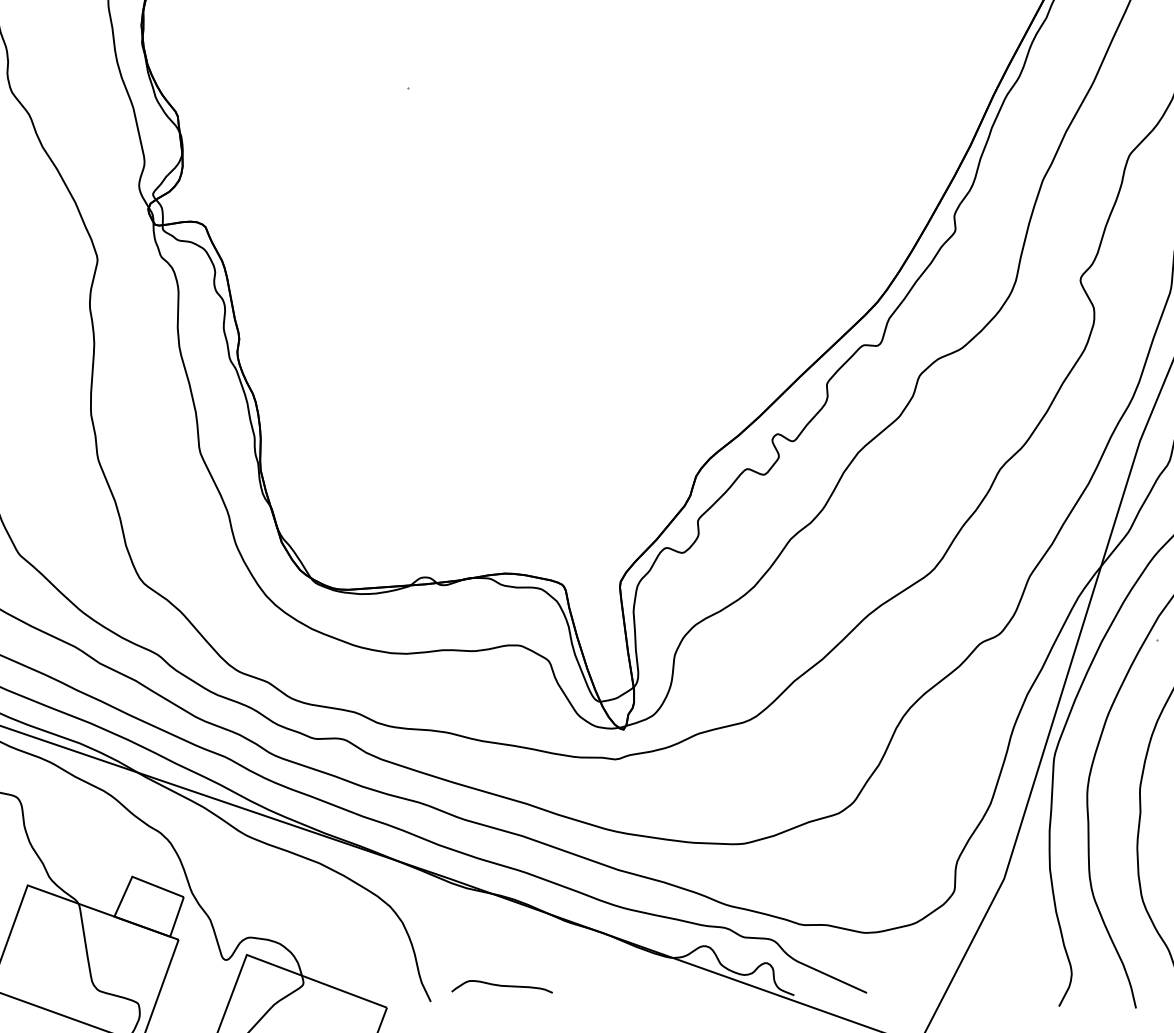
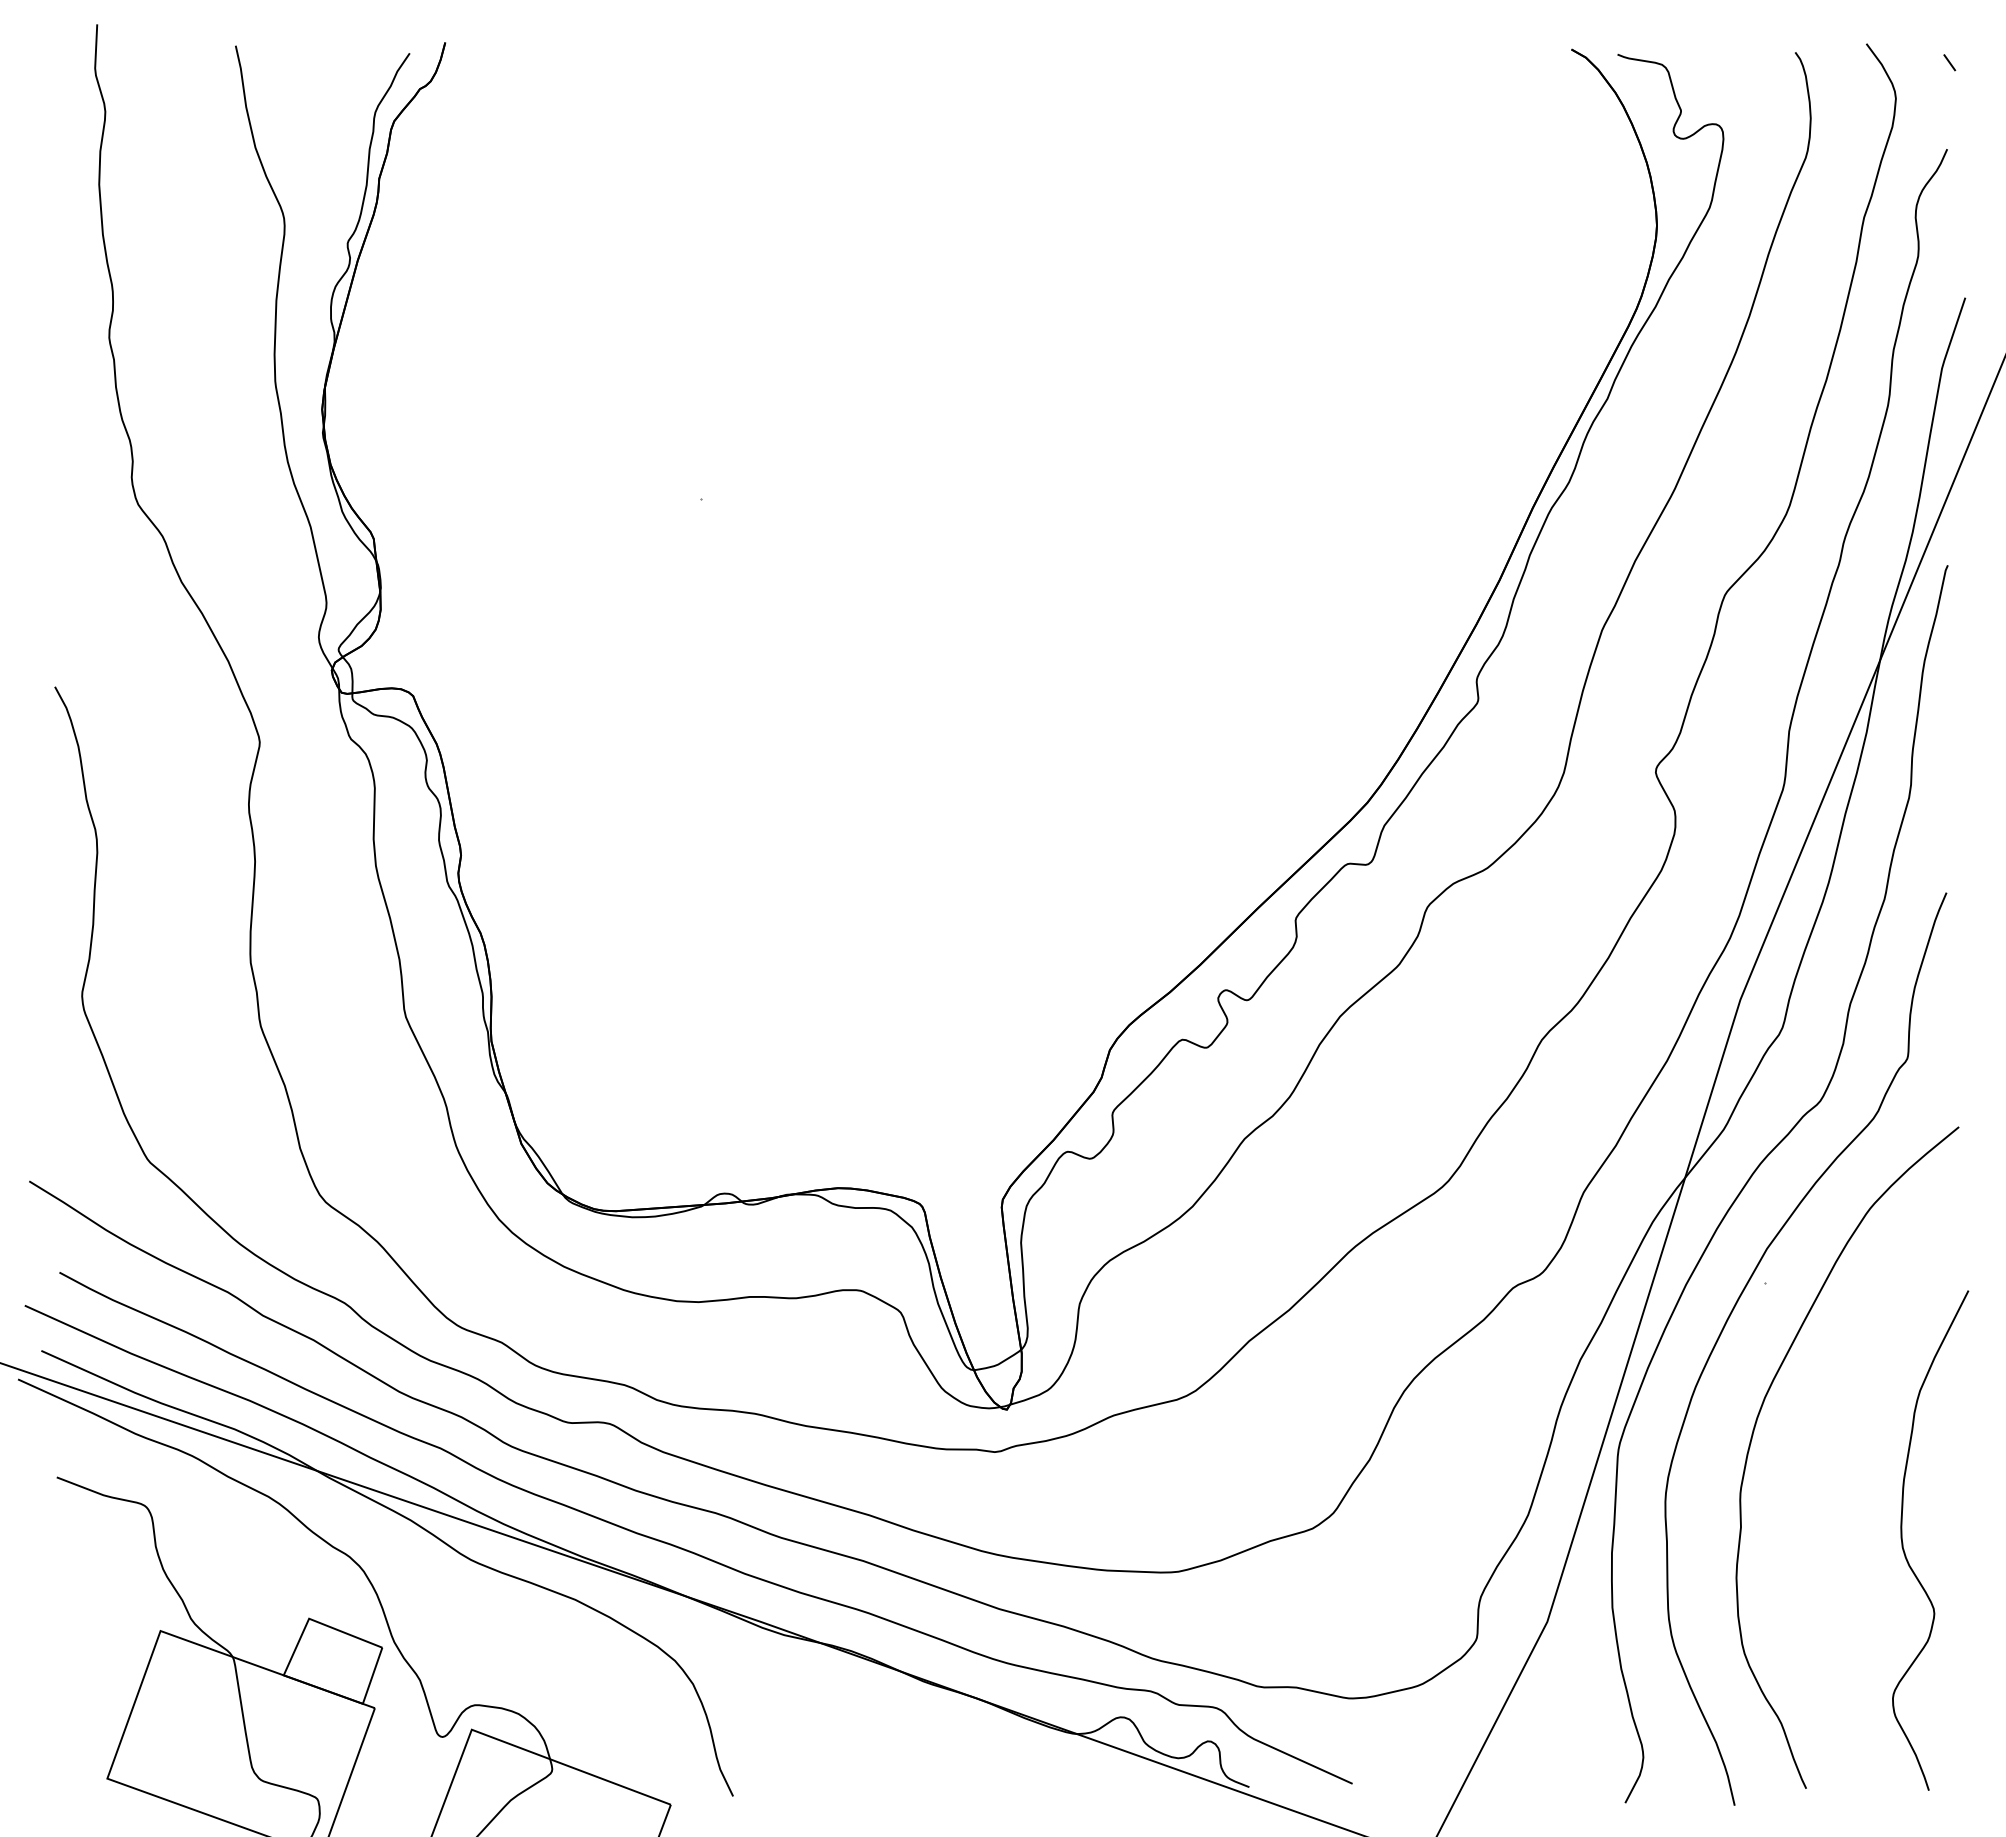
curve: (502, 986) -> (834, 1774), removed

